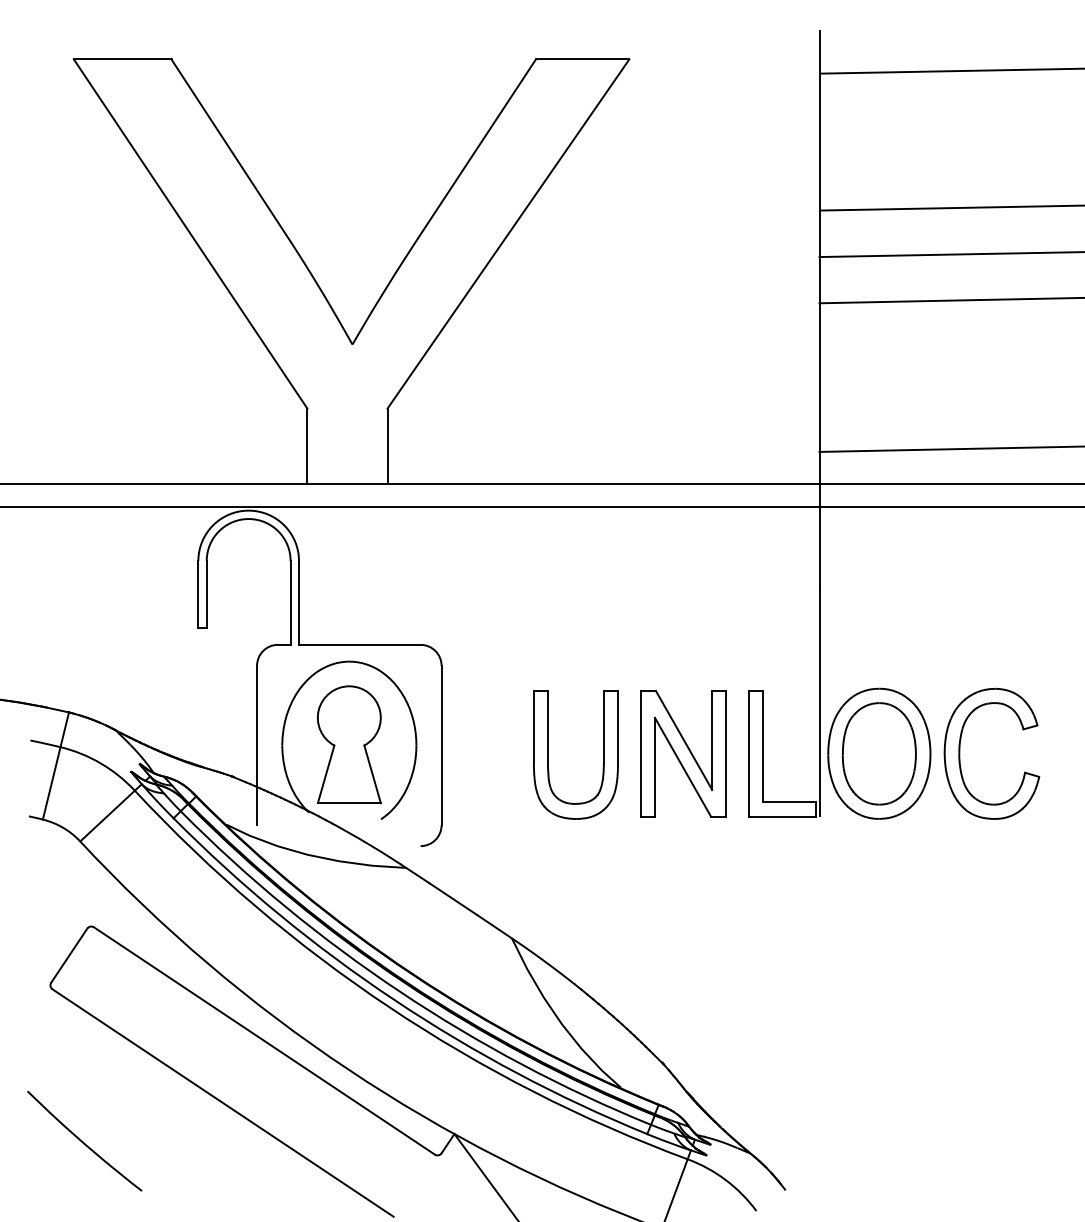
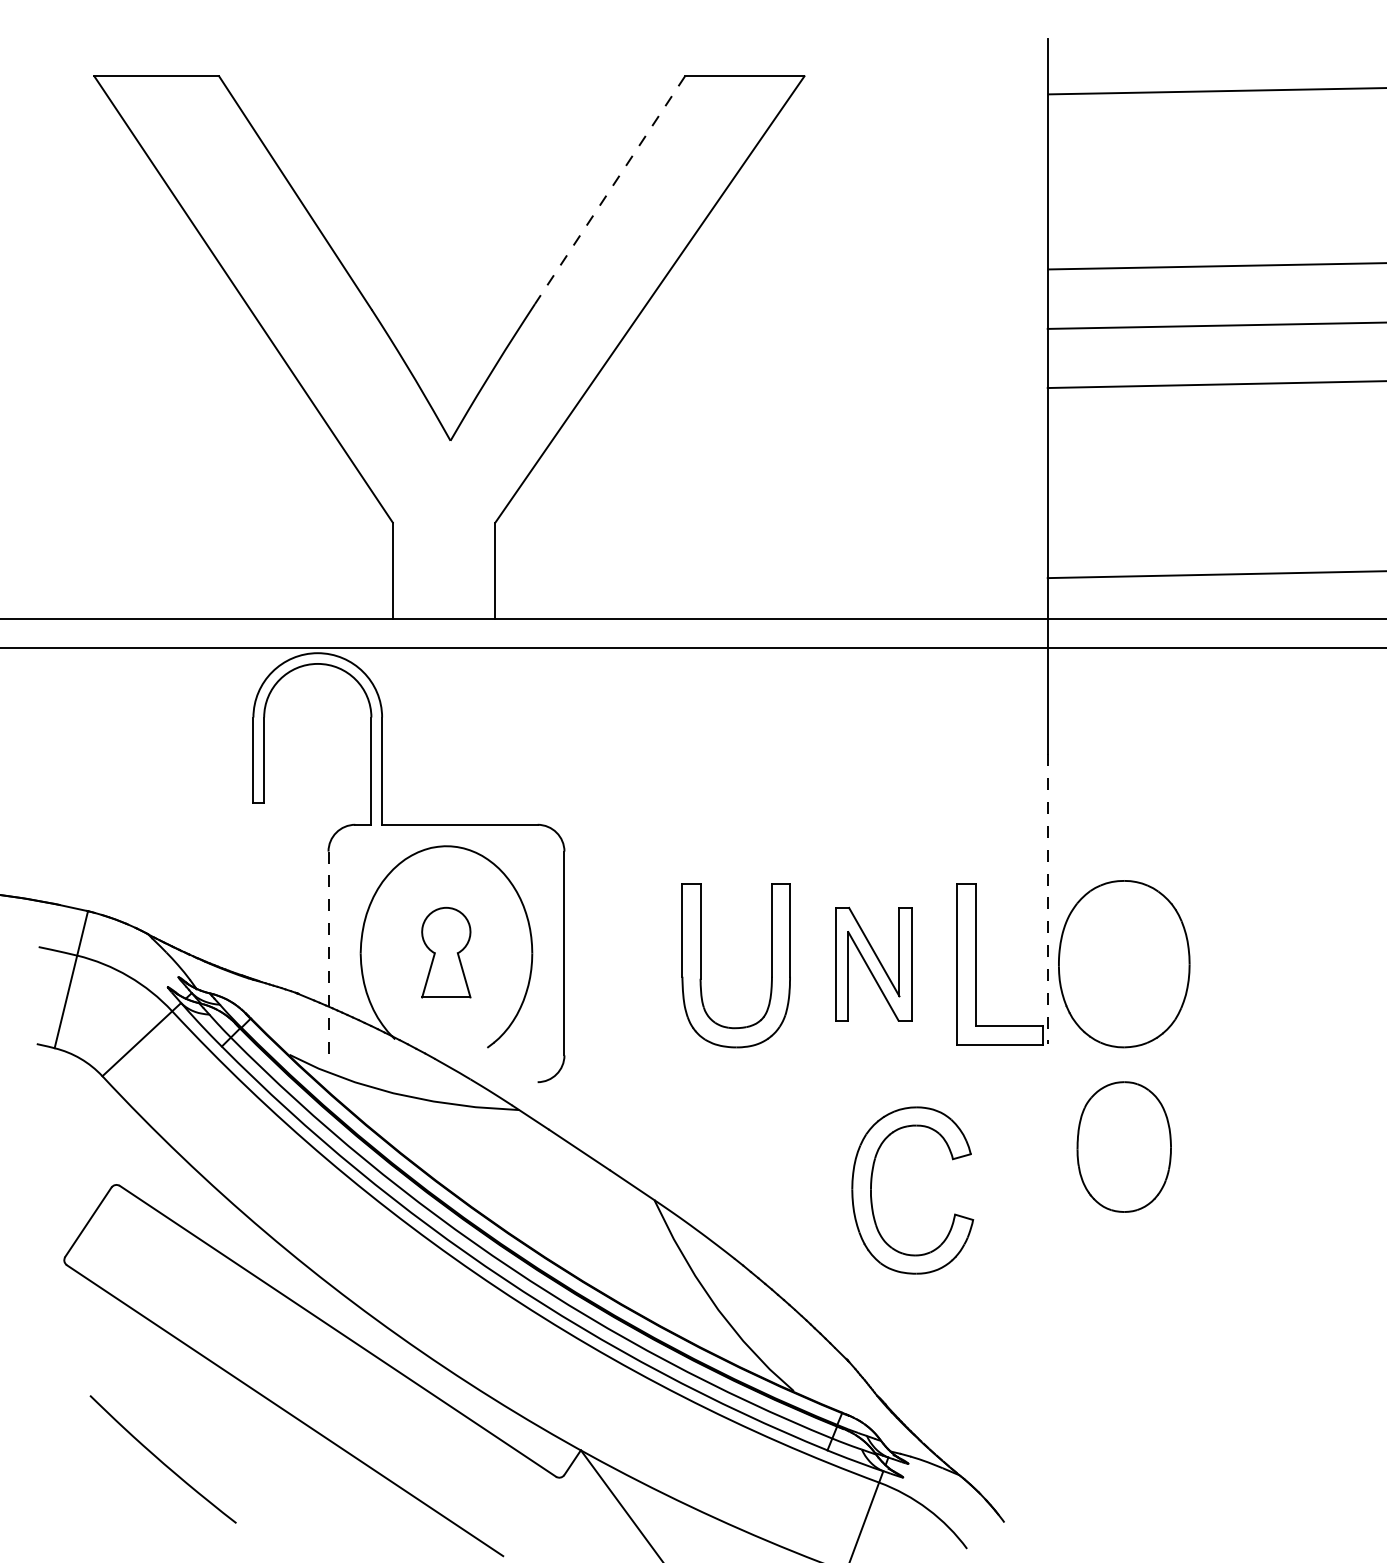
line: (477, 148) -> (610, 190), solid -> dashed
line: (819, 703) -> (1047, 899), solid -> dashed
part: (348, 744) -> (445, 952), size x0.6
line: (257, 745) -> (329, 953), solid -> dashed
part: (683, 753) -> (873, 963), size x0.7
part: (878, 753) -> (1123, 1146), moved
part: (960, 753) -> (872, 1190), moved
curve: (83, 1141) -> (161, 1459), moved

